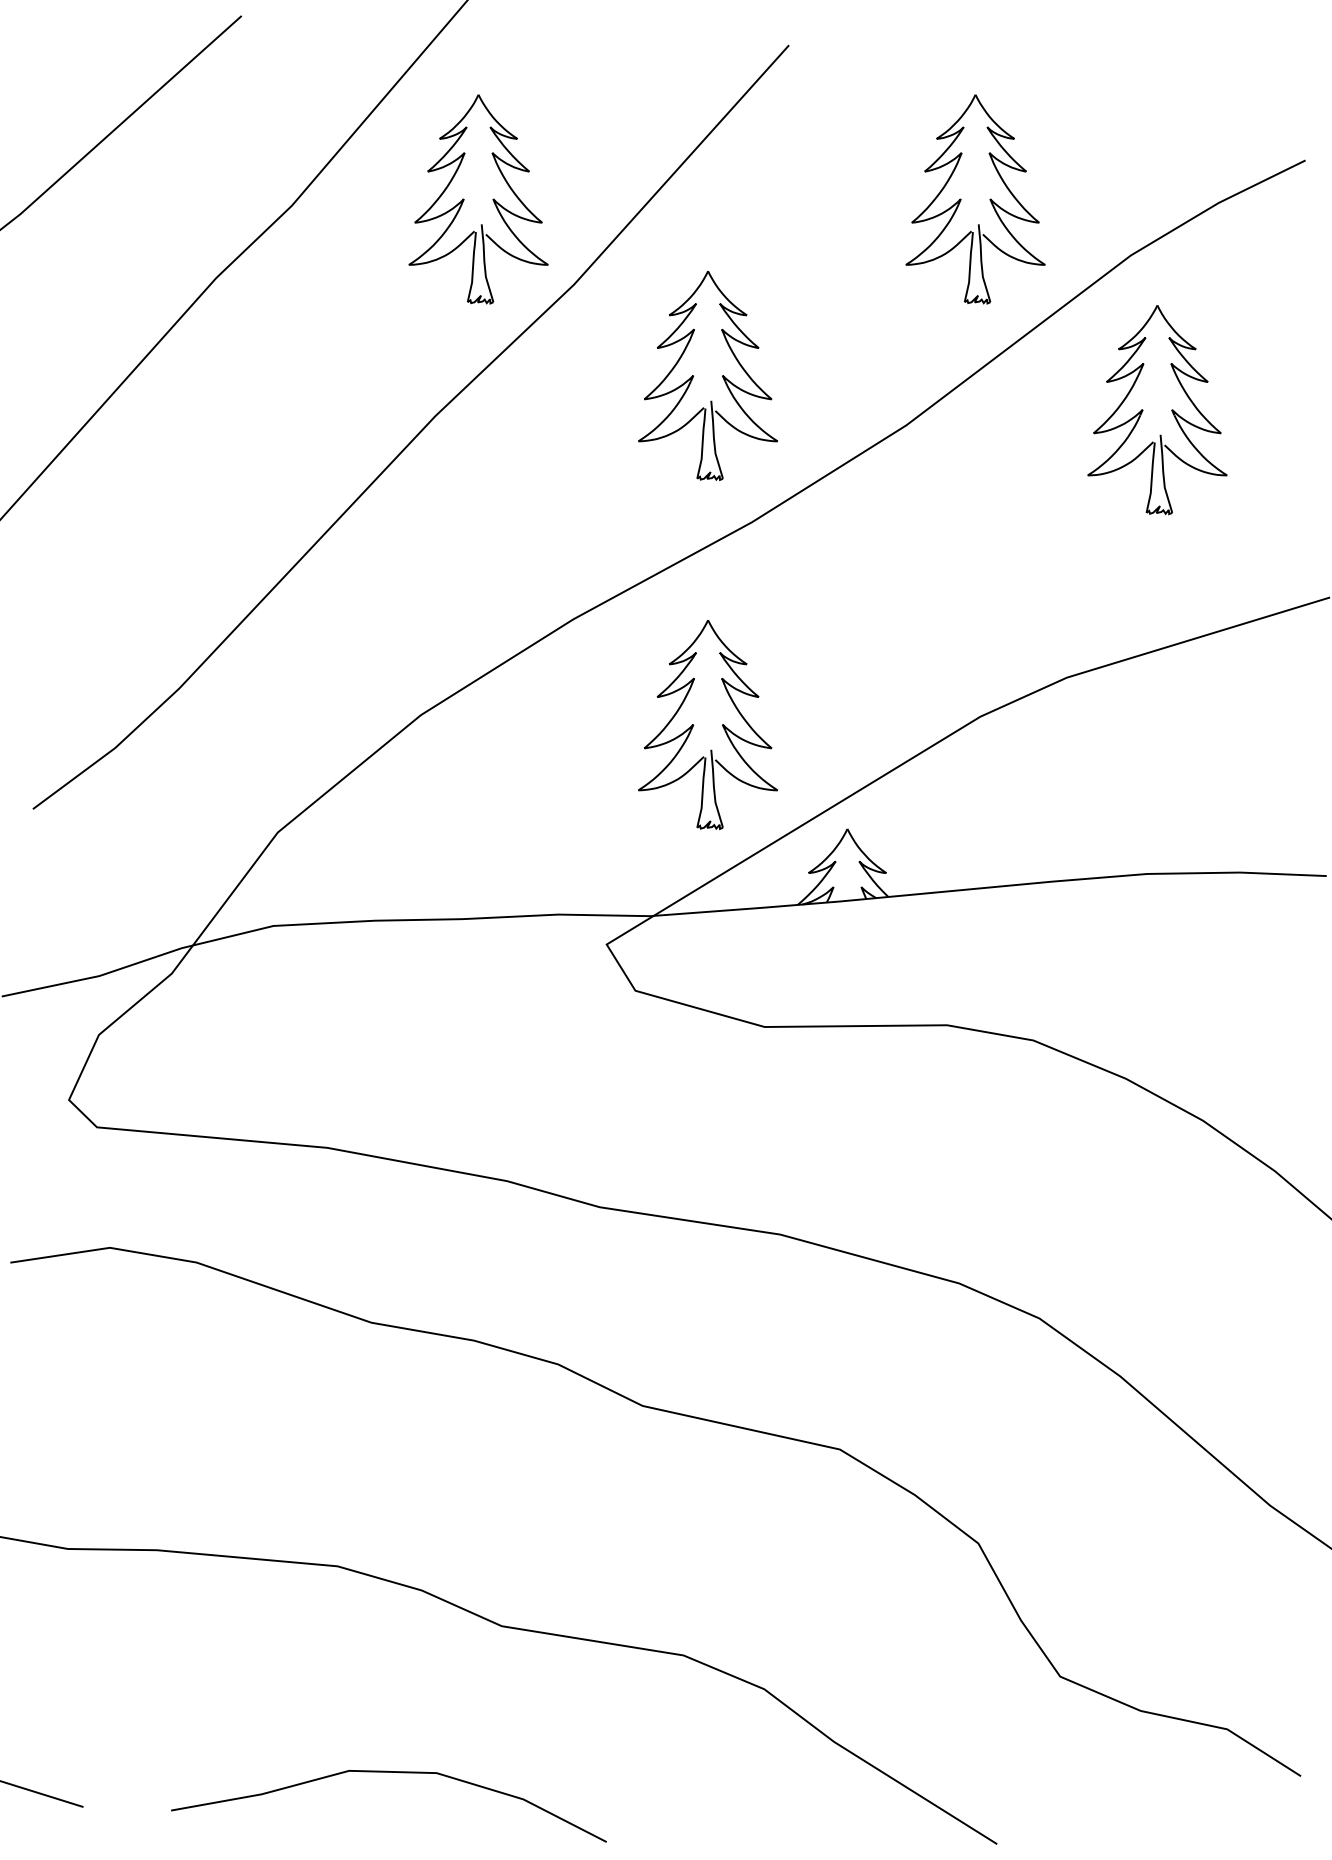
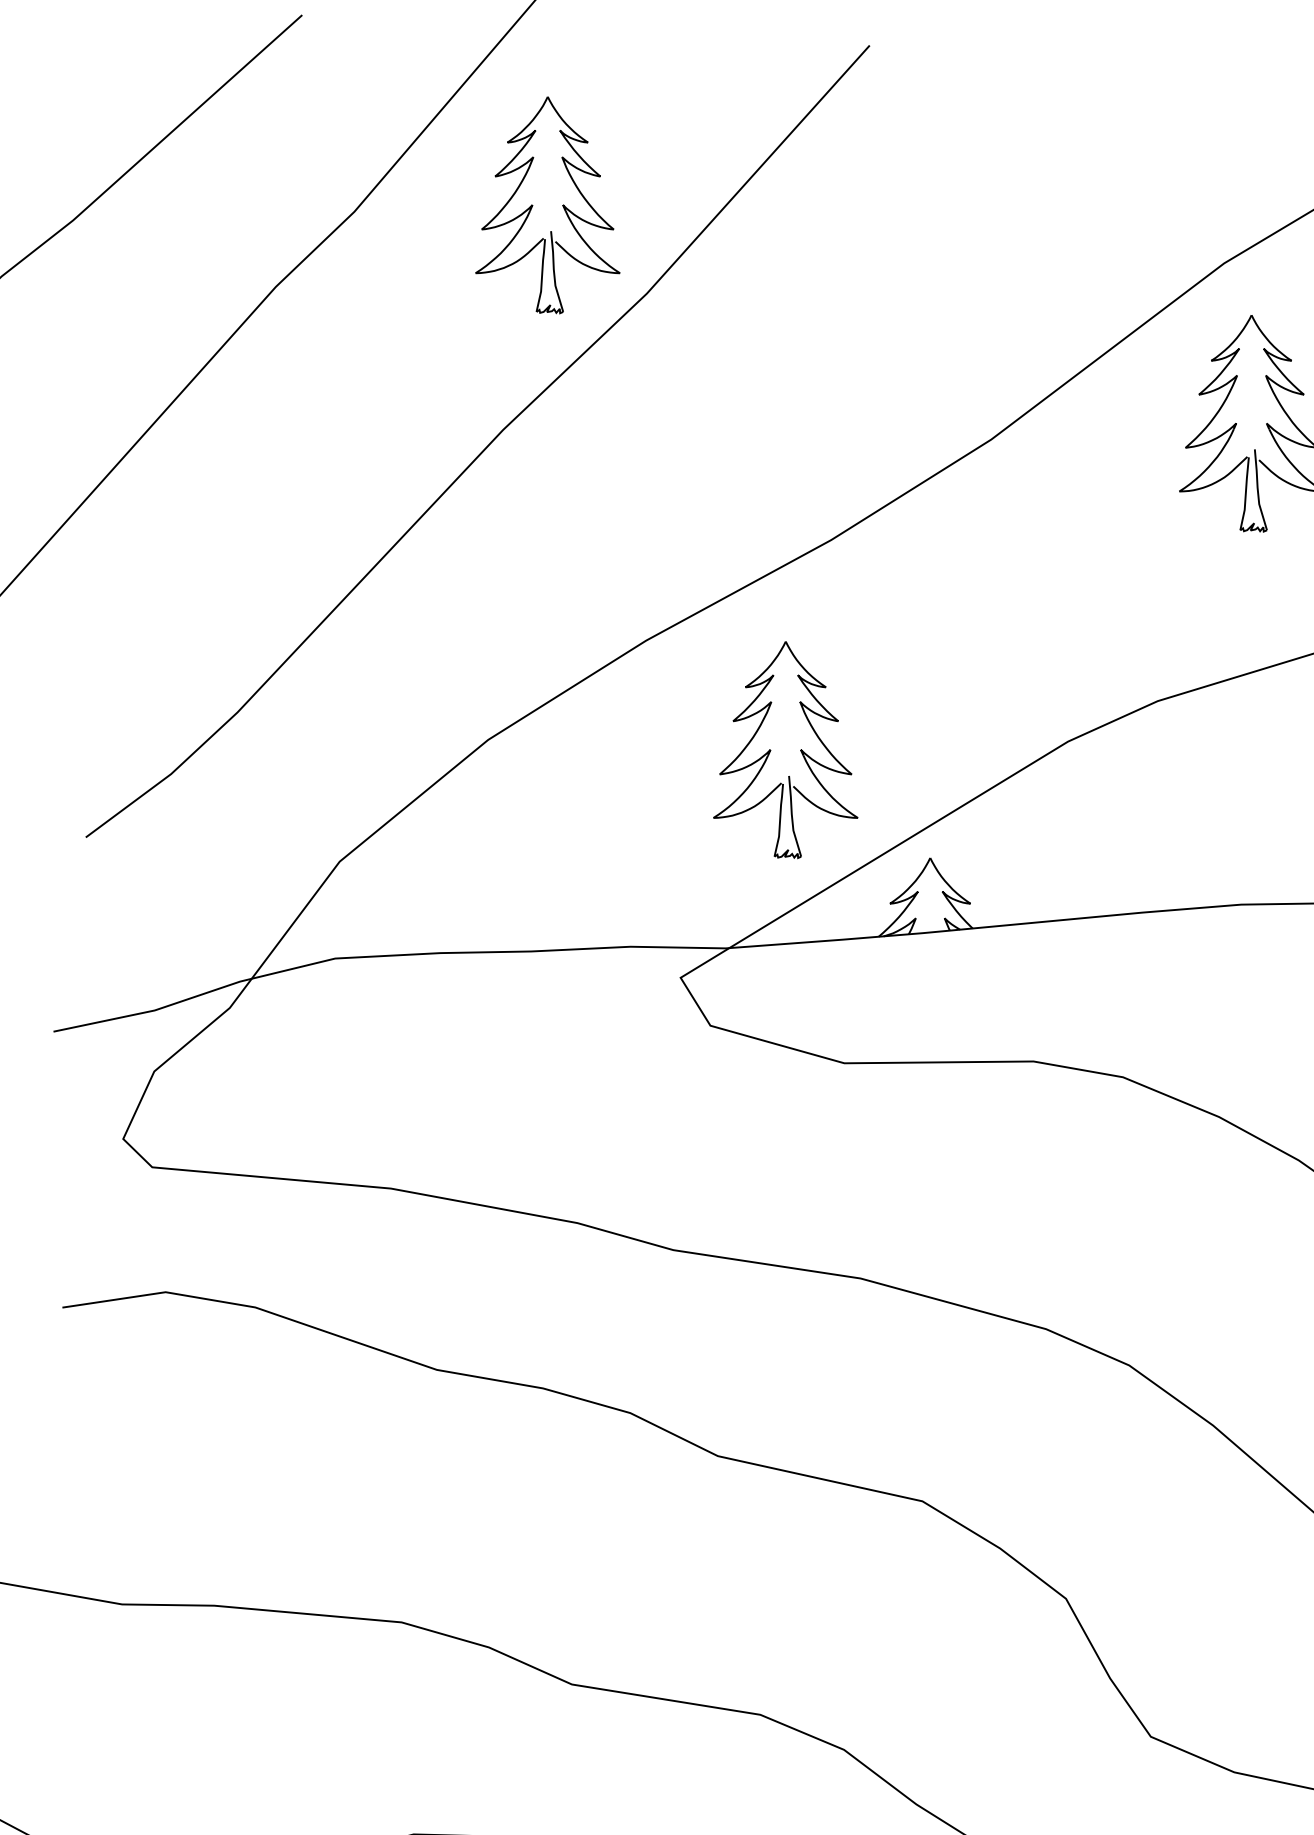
part: (961, 199) -> (1048, 205), removed
part: (722, 376) -> (800, 388), removed

